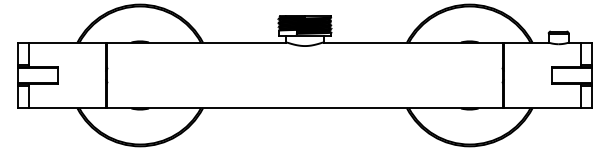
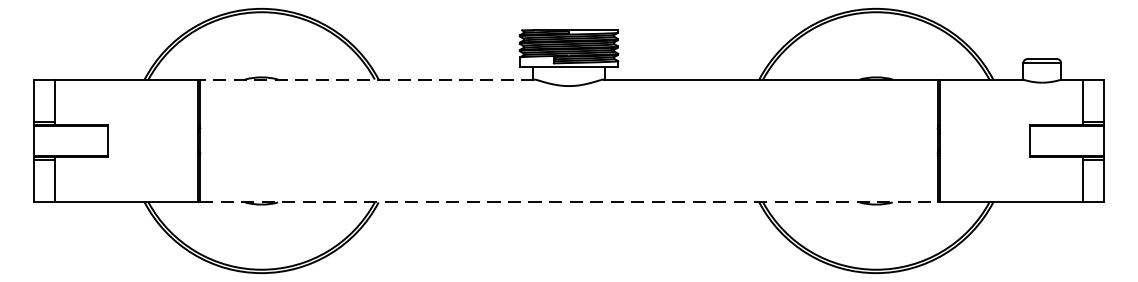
line: (196, 42) -> (366, 79), solid -> dashed
line: (305, 108) -> (569, 202), solid -> dashed

